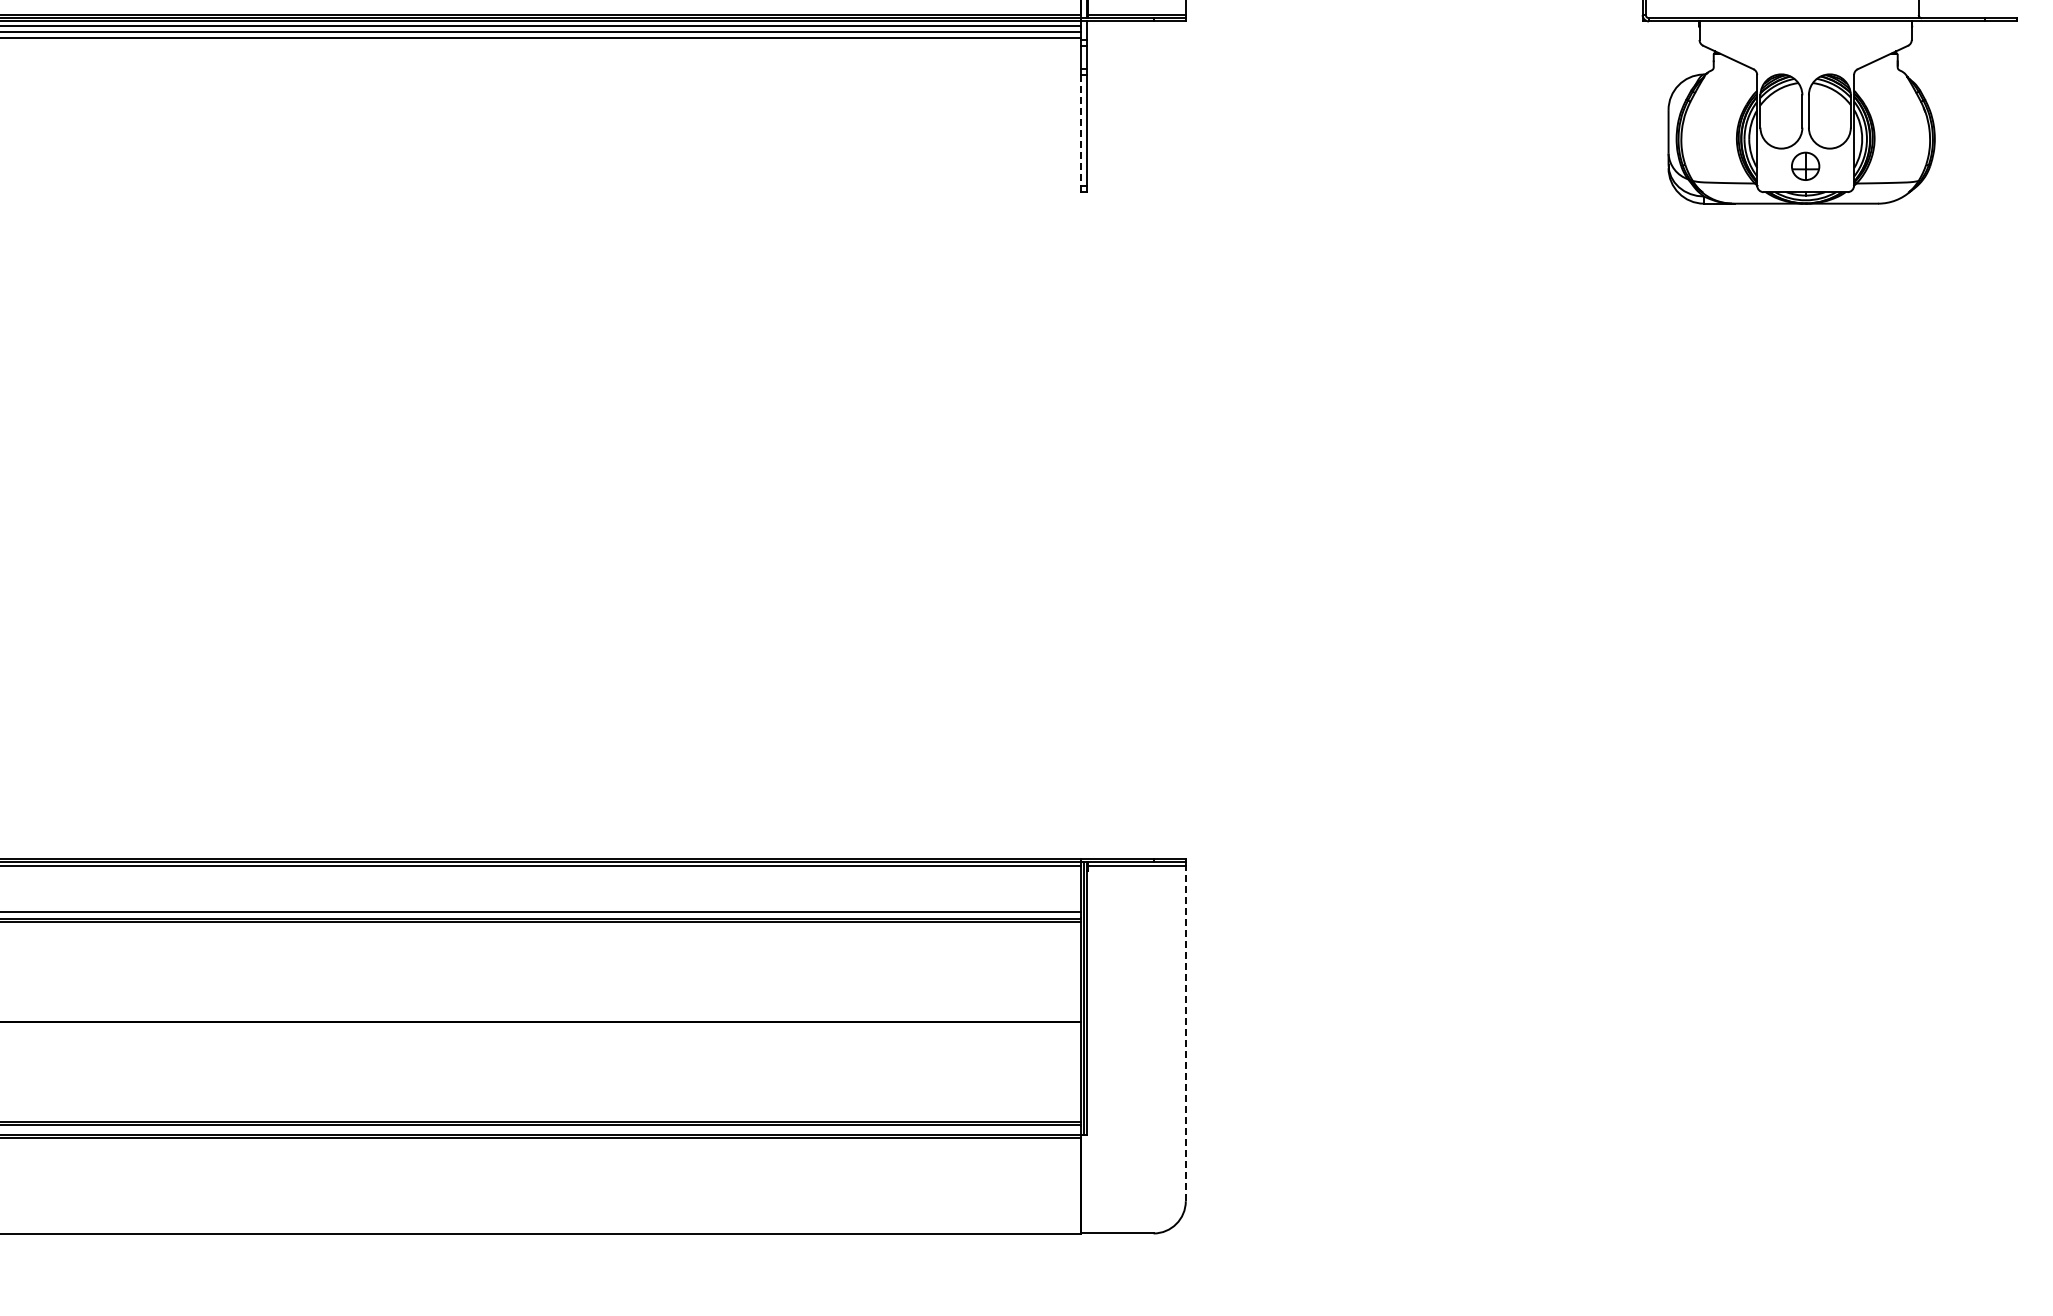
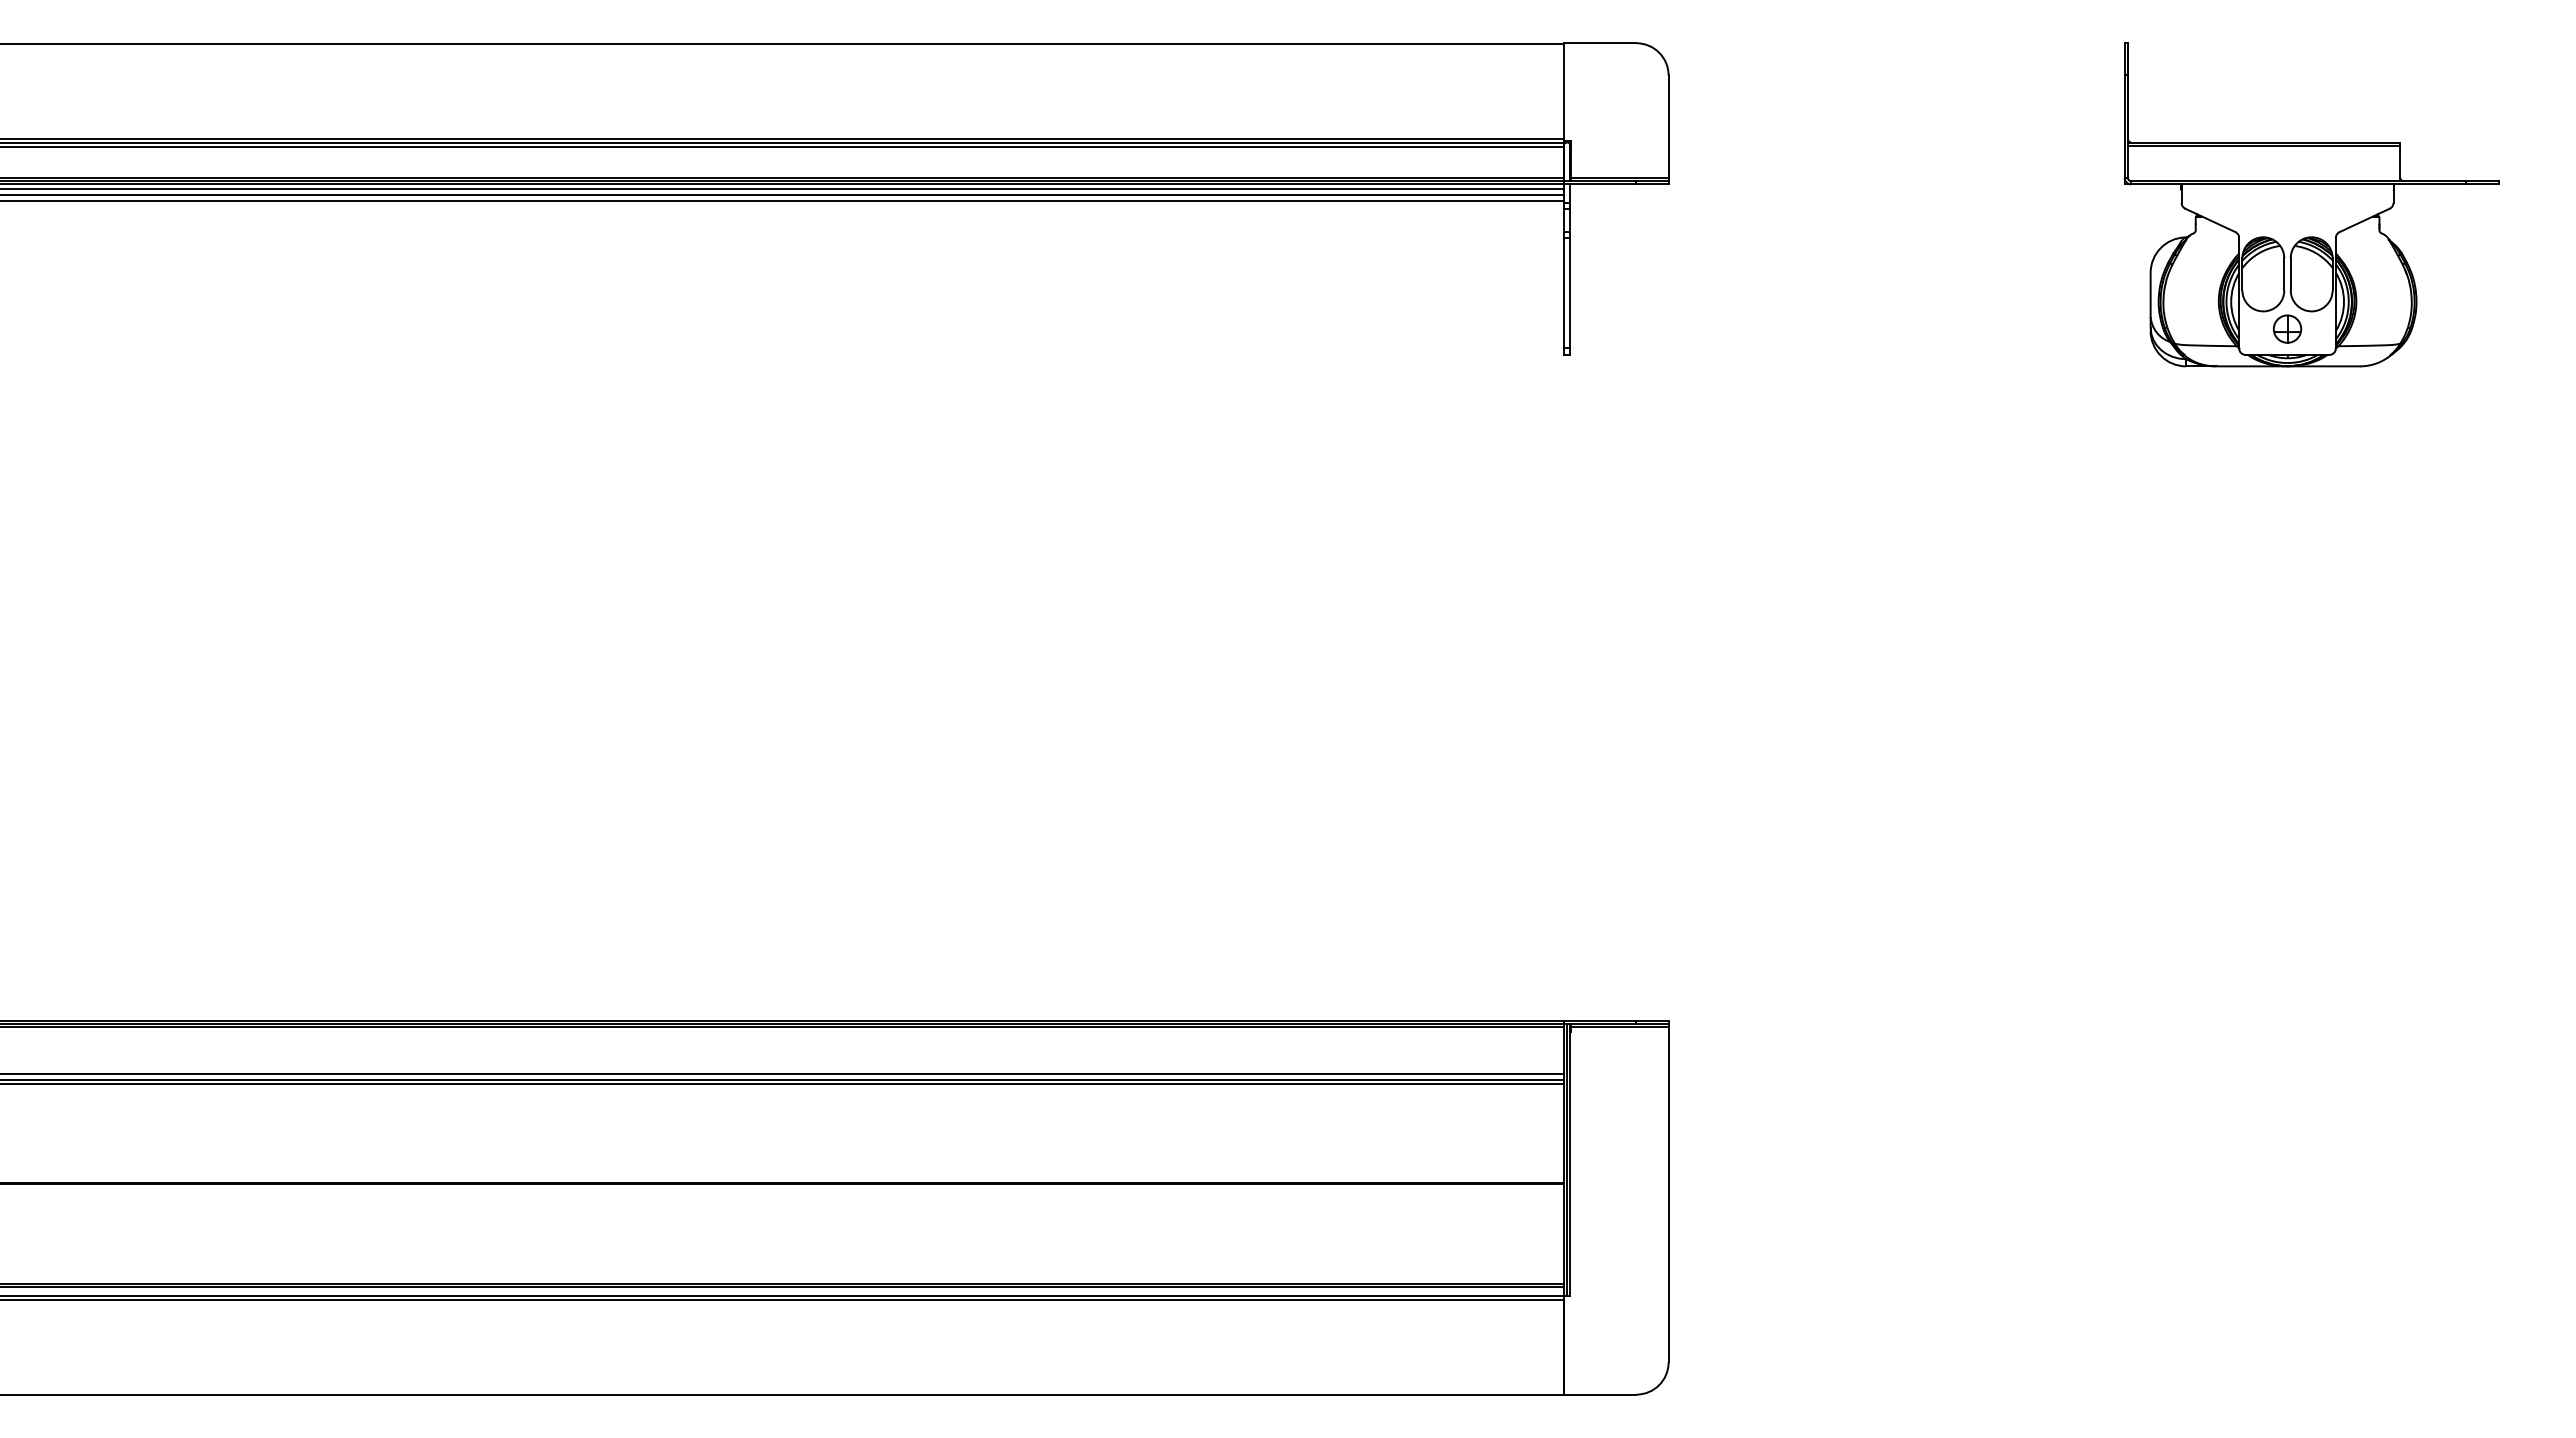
line: (1080, 130) -> (1563, 293), dashed -> solid
line: (1185, 1033) -> (1668, 1194), dashed -> solid

